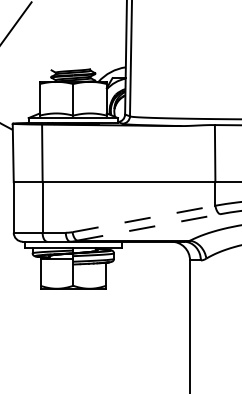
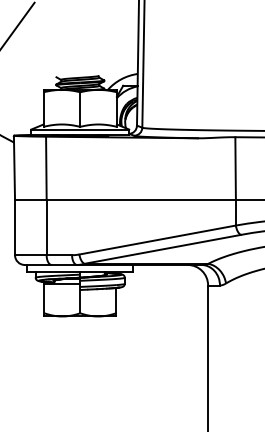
line: (143, 218) -> (157, 239), dashed -> solid
line: (148, 227) -> (162, 249), dashed -> solid

